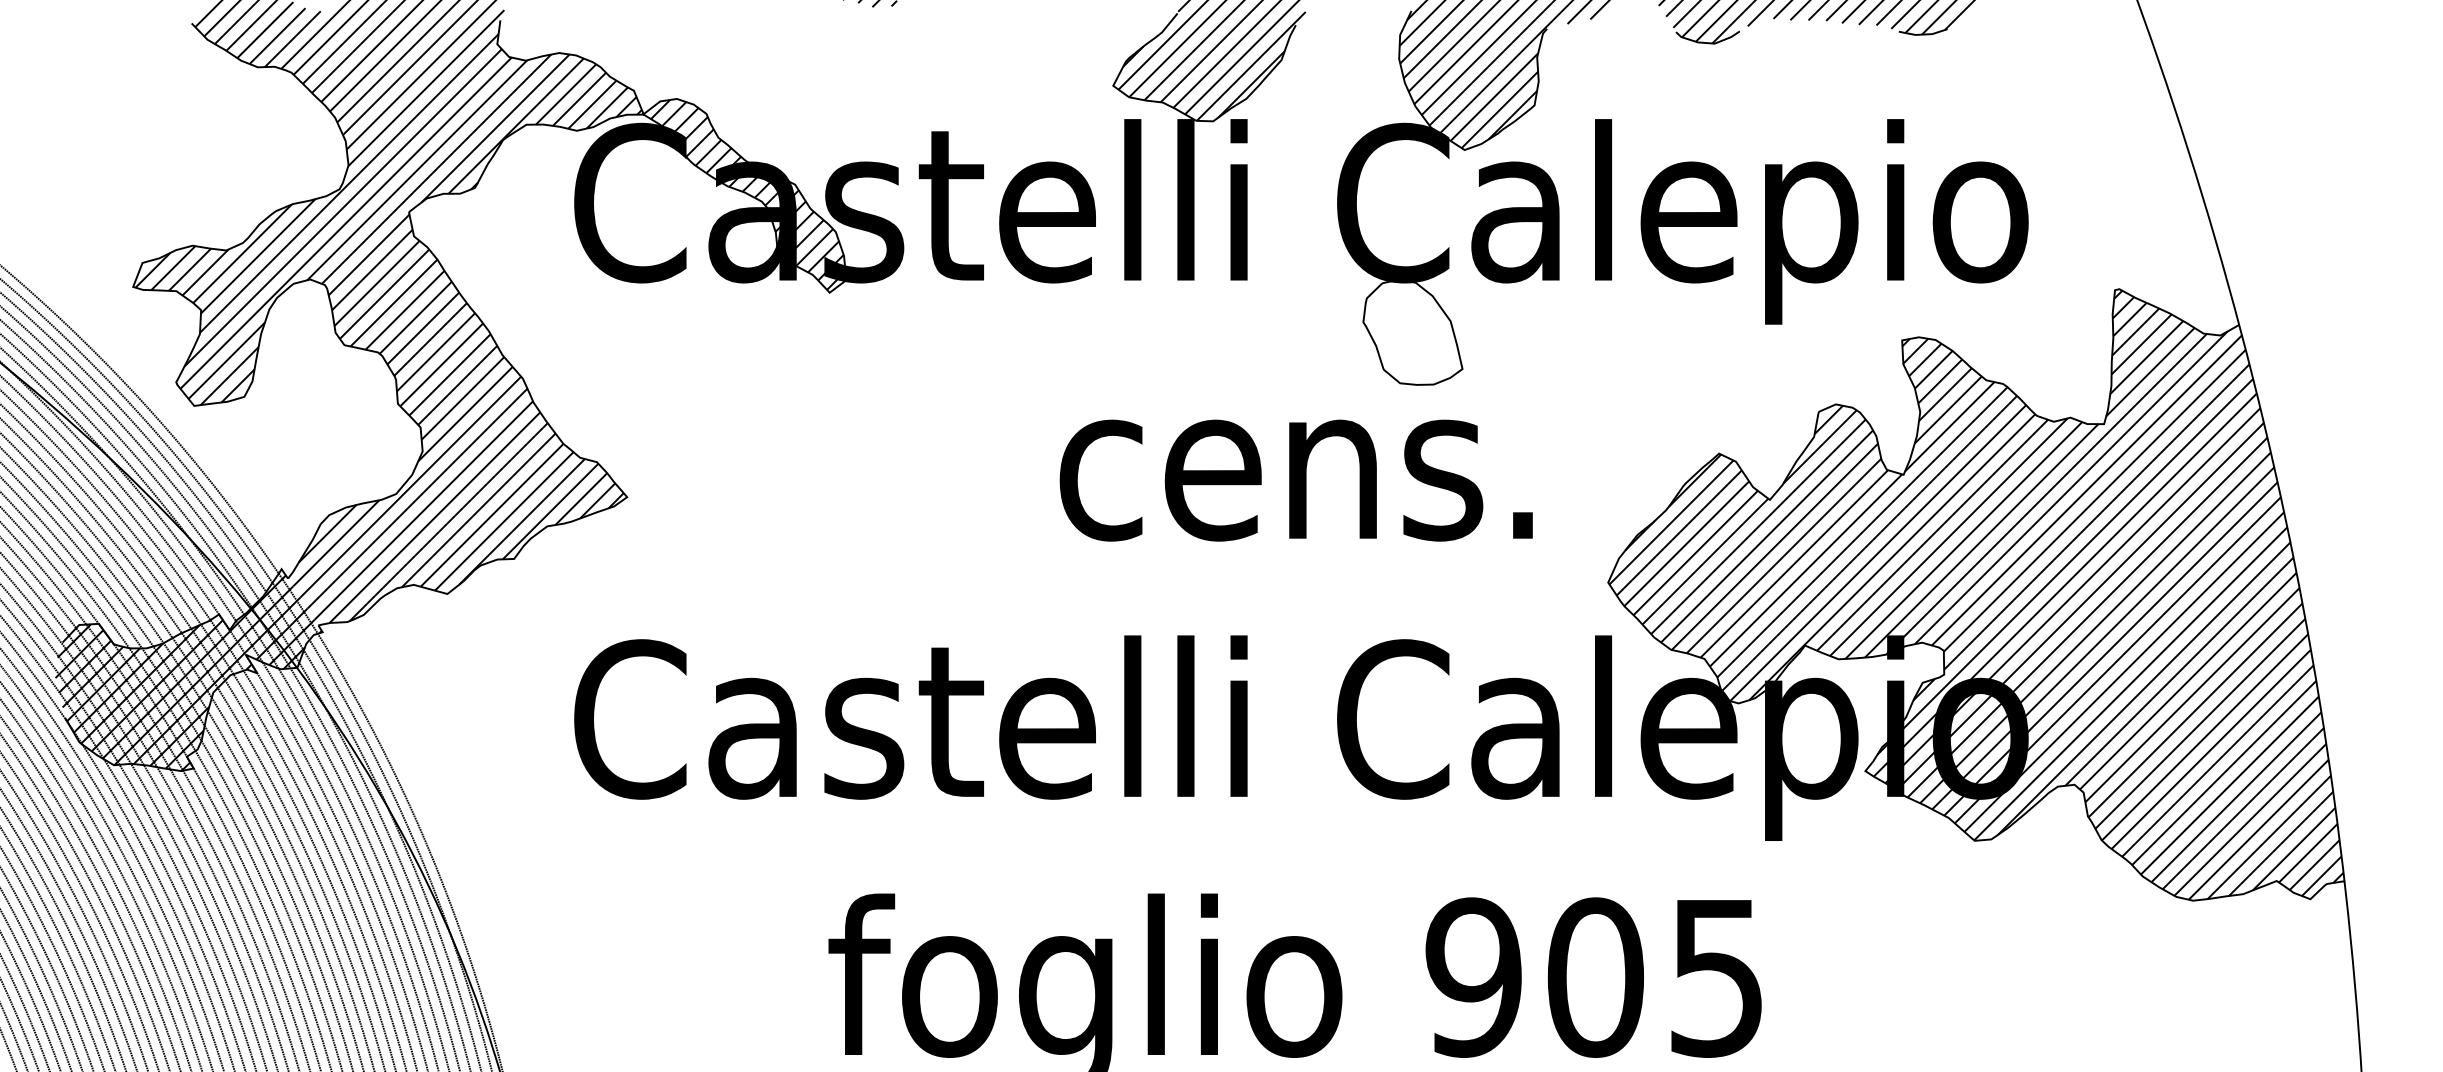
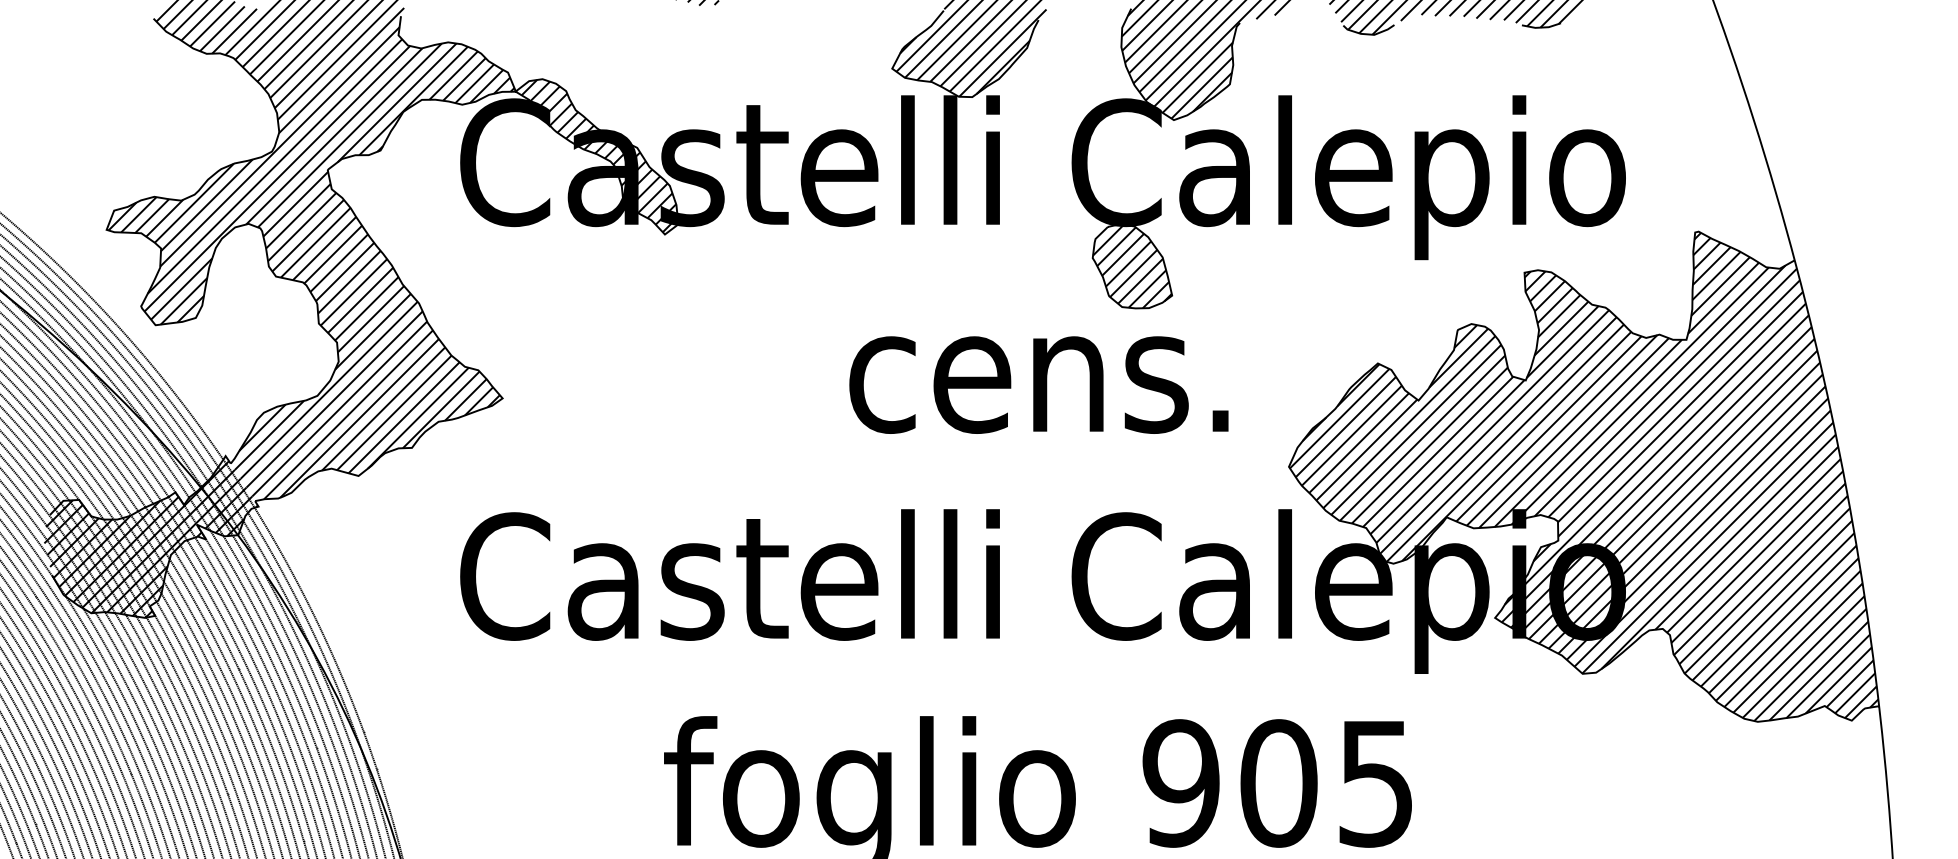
hatch: (1413, 332) -> (1132, 266), added

